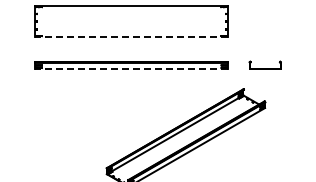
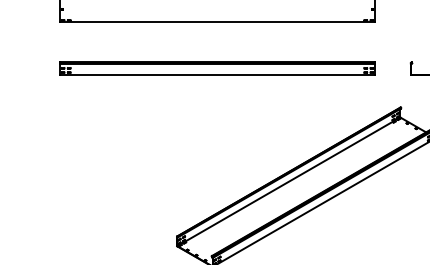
line: (131, 37) -> (217, 22), dashed -> solid
line: (131, 69) -> (217, 75), dashed -> solid

